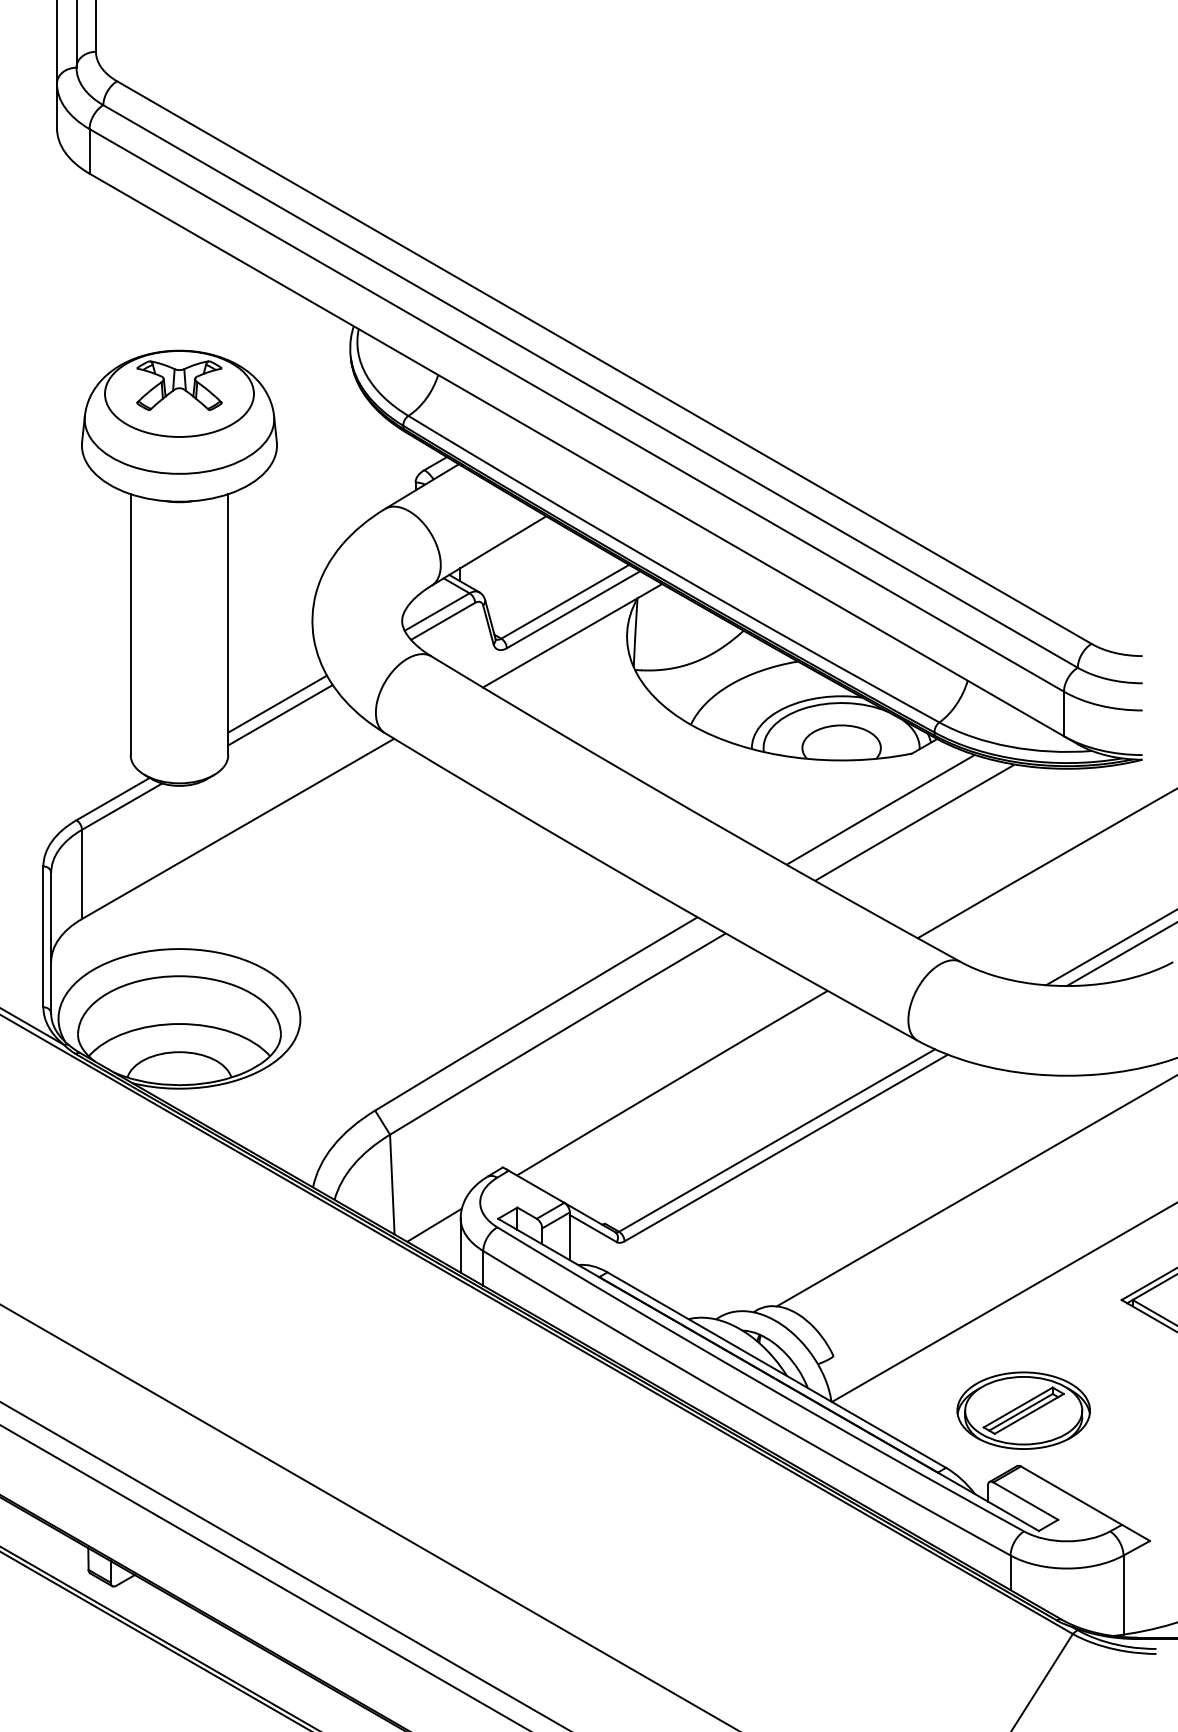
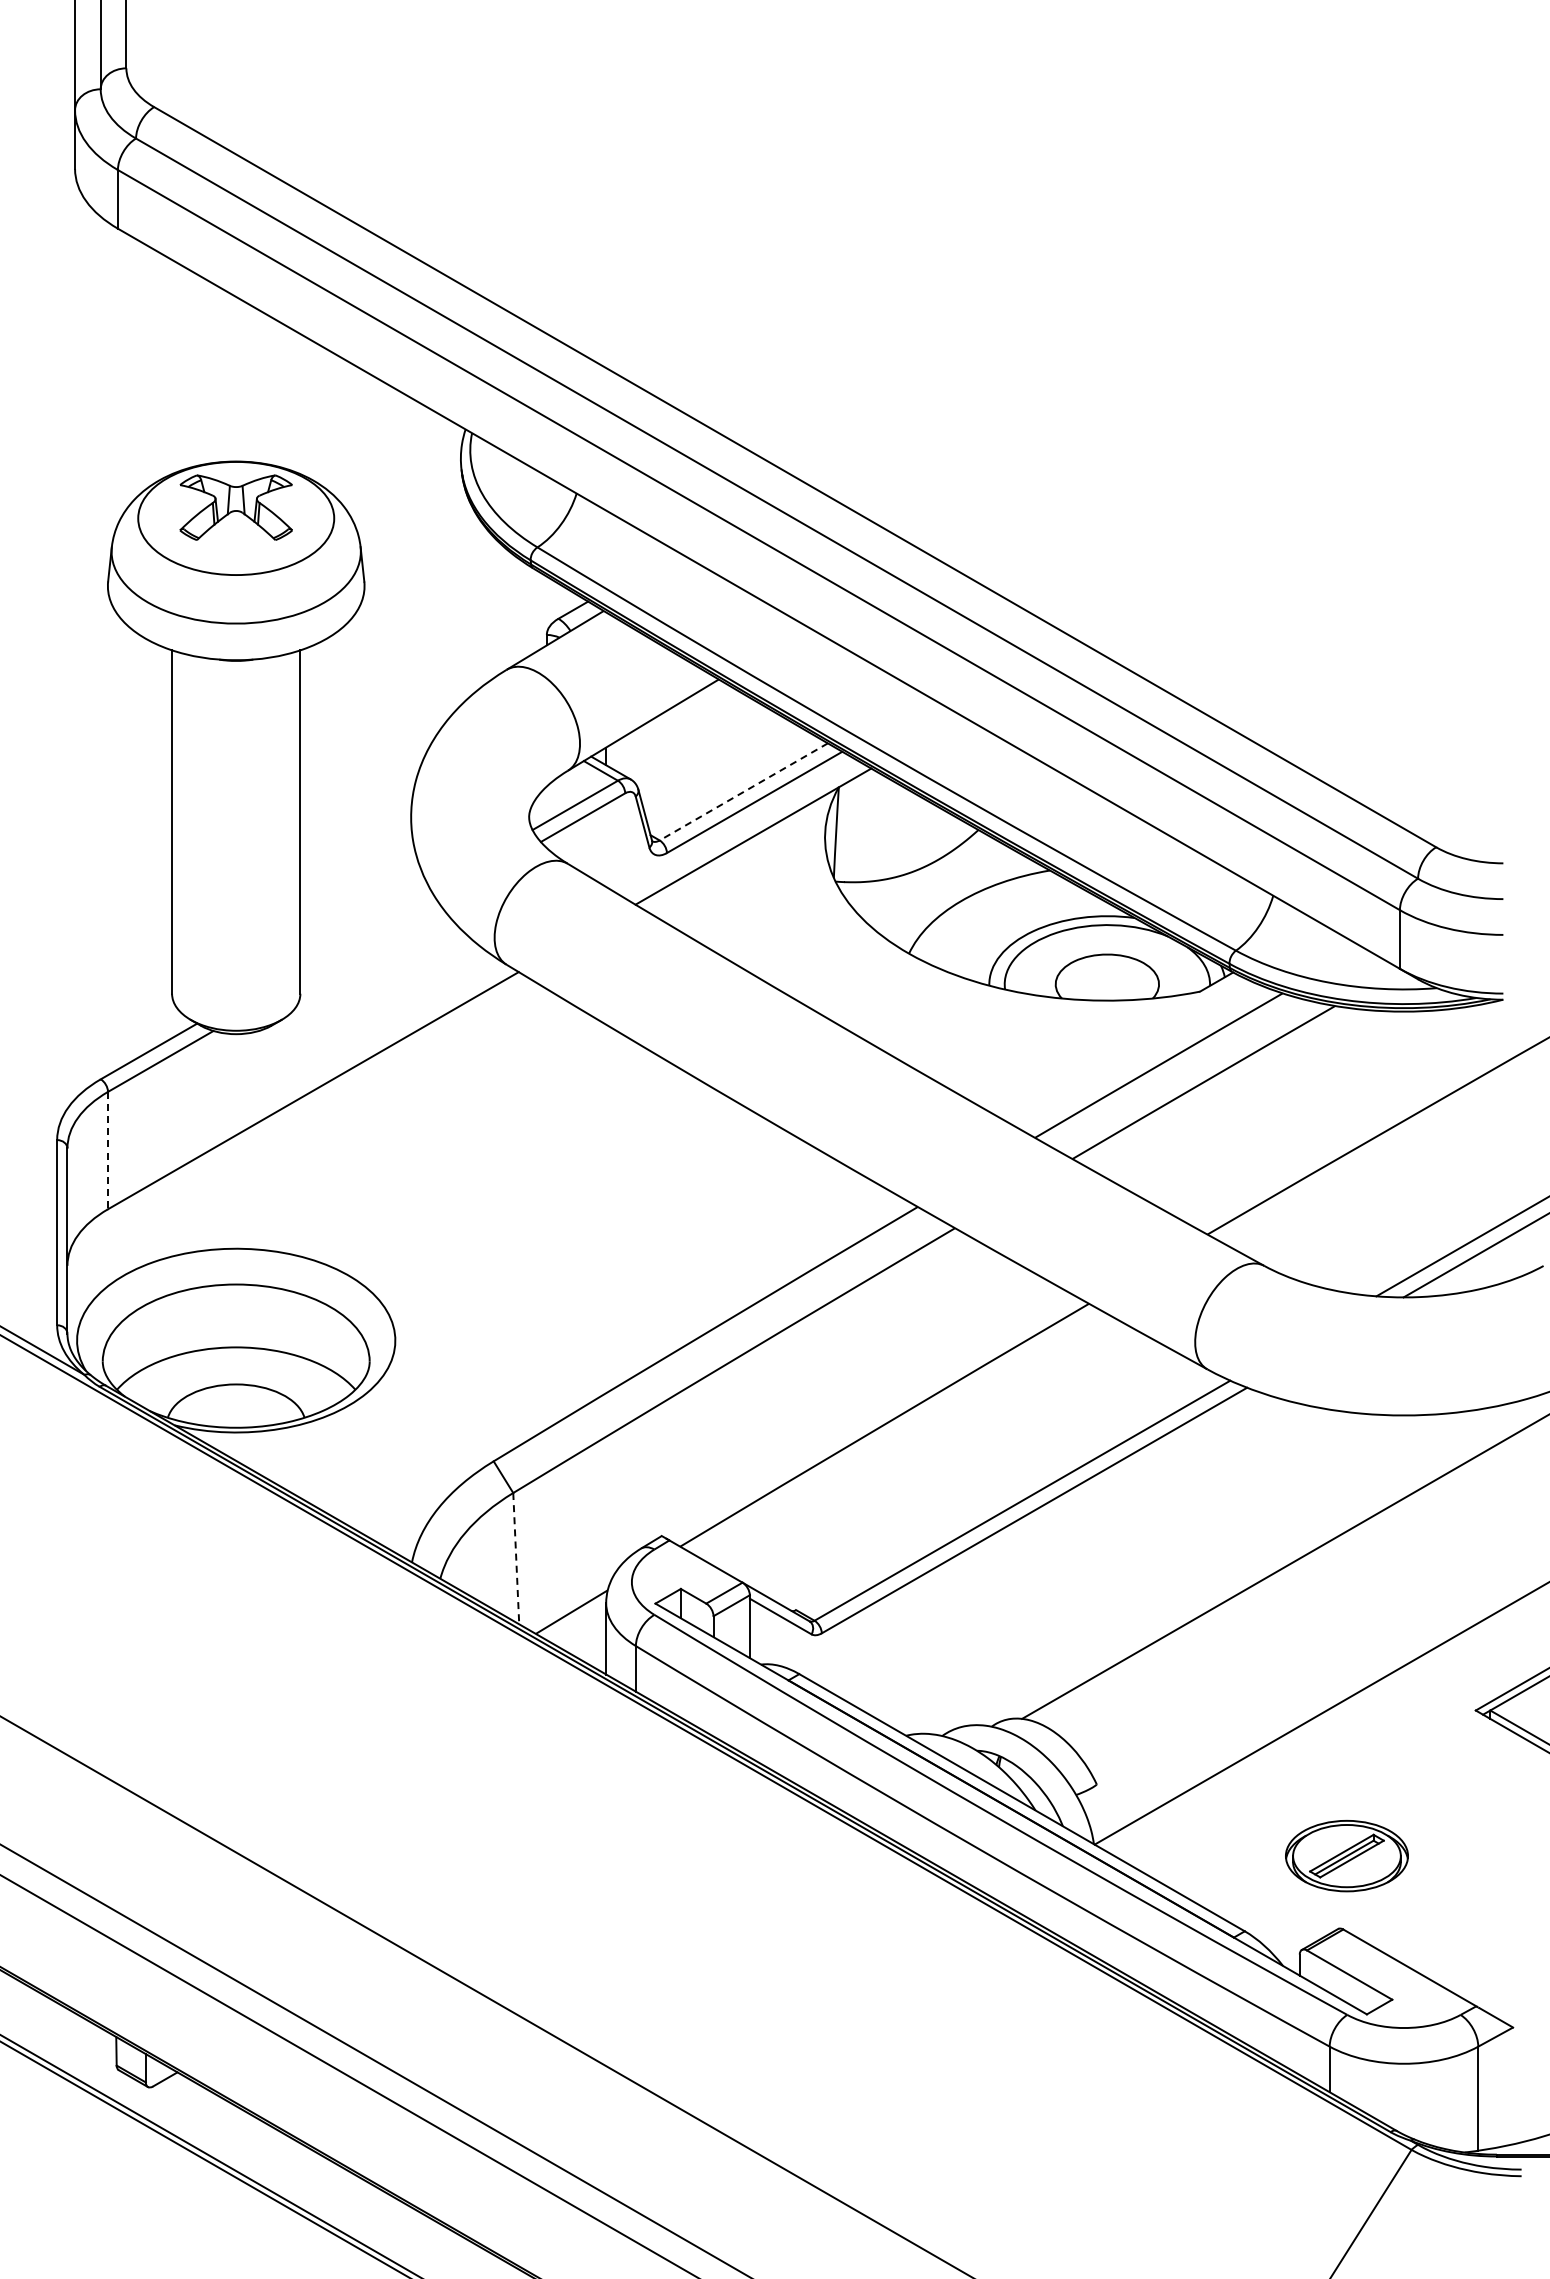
line: (565, 602) -> (743, 792), solid -> dashed
line: (277, 704) -> (365, 926), removed
line: (280, 714) -> (368, 940), removed
line: (82, 874) -> (108, 1150), solid -> dashed
line: (392, 1184) -> (516, 1558), solid -> dashed
part: (1023, 1410) -> (1346, 1855), size x0.7

